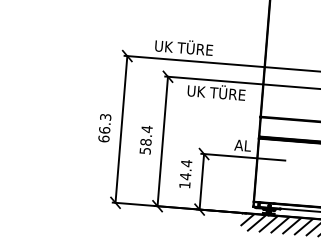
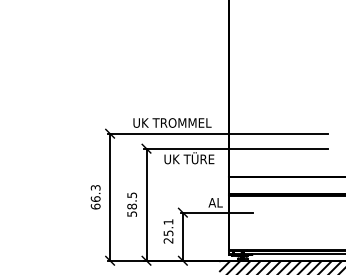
text: (215, 48) -> (185, 121), UK TÜRE -> UK TROMMEL
text: (146, 129) -> (131, 195), 58.4 -> 58.5
text: (185, 174) -> (168, 231), 14.4 -> 25.1

